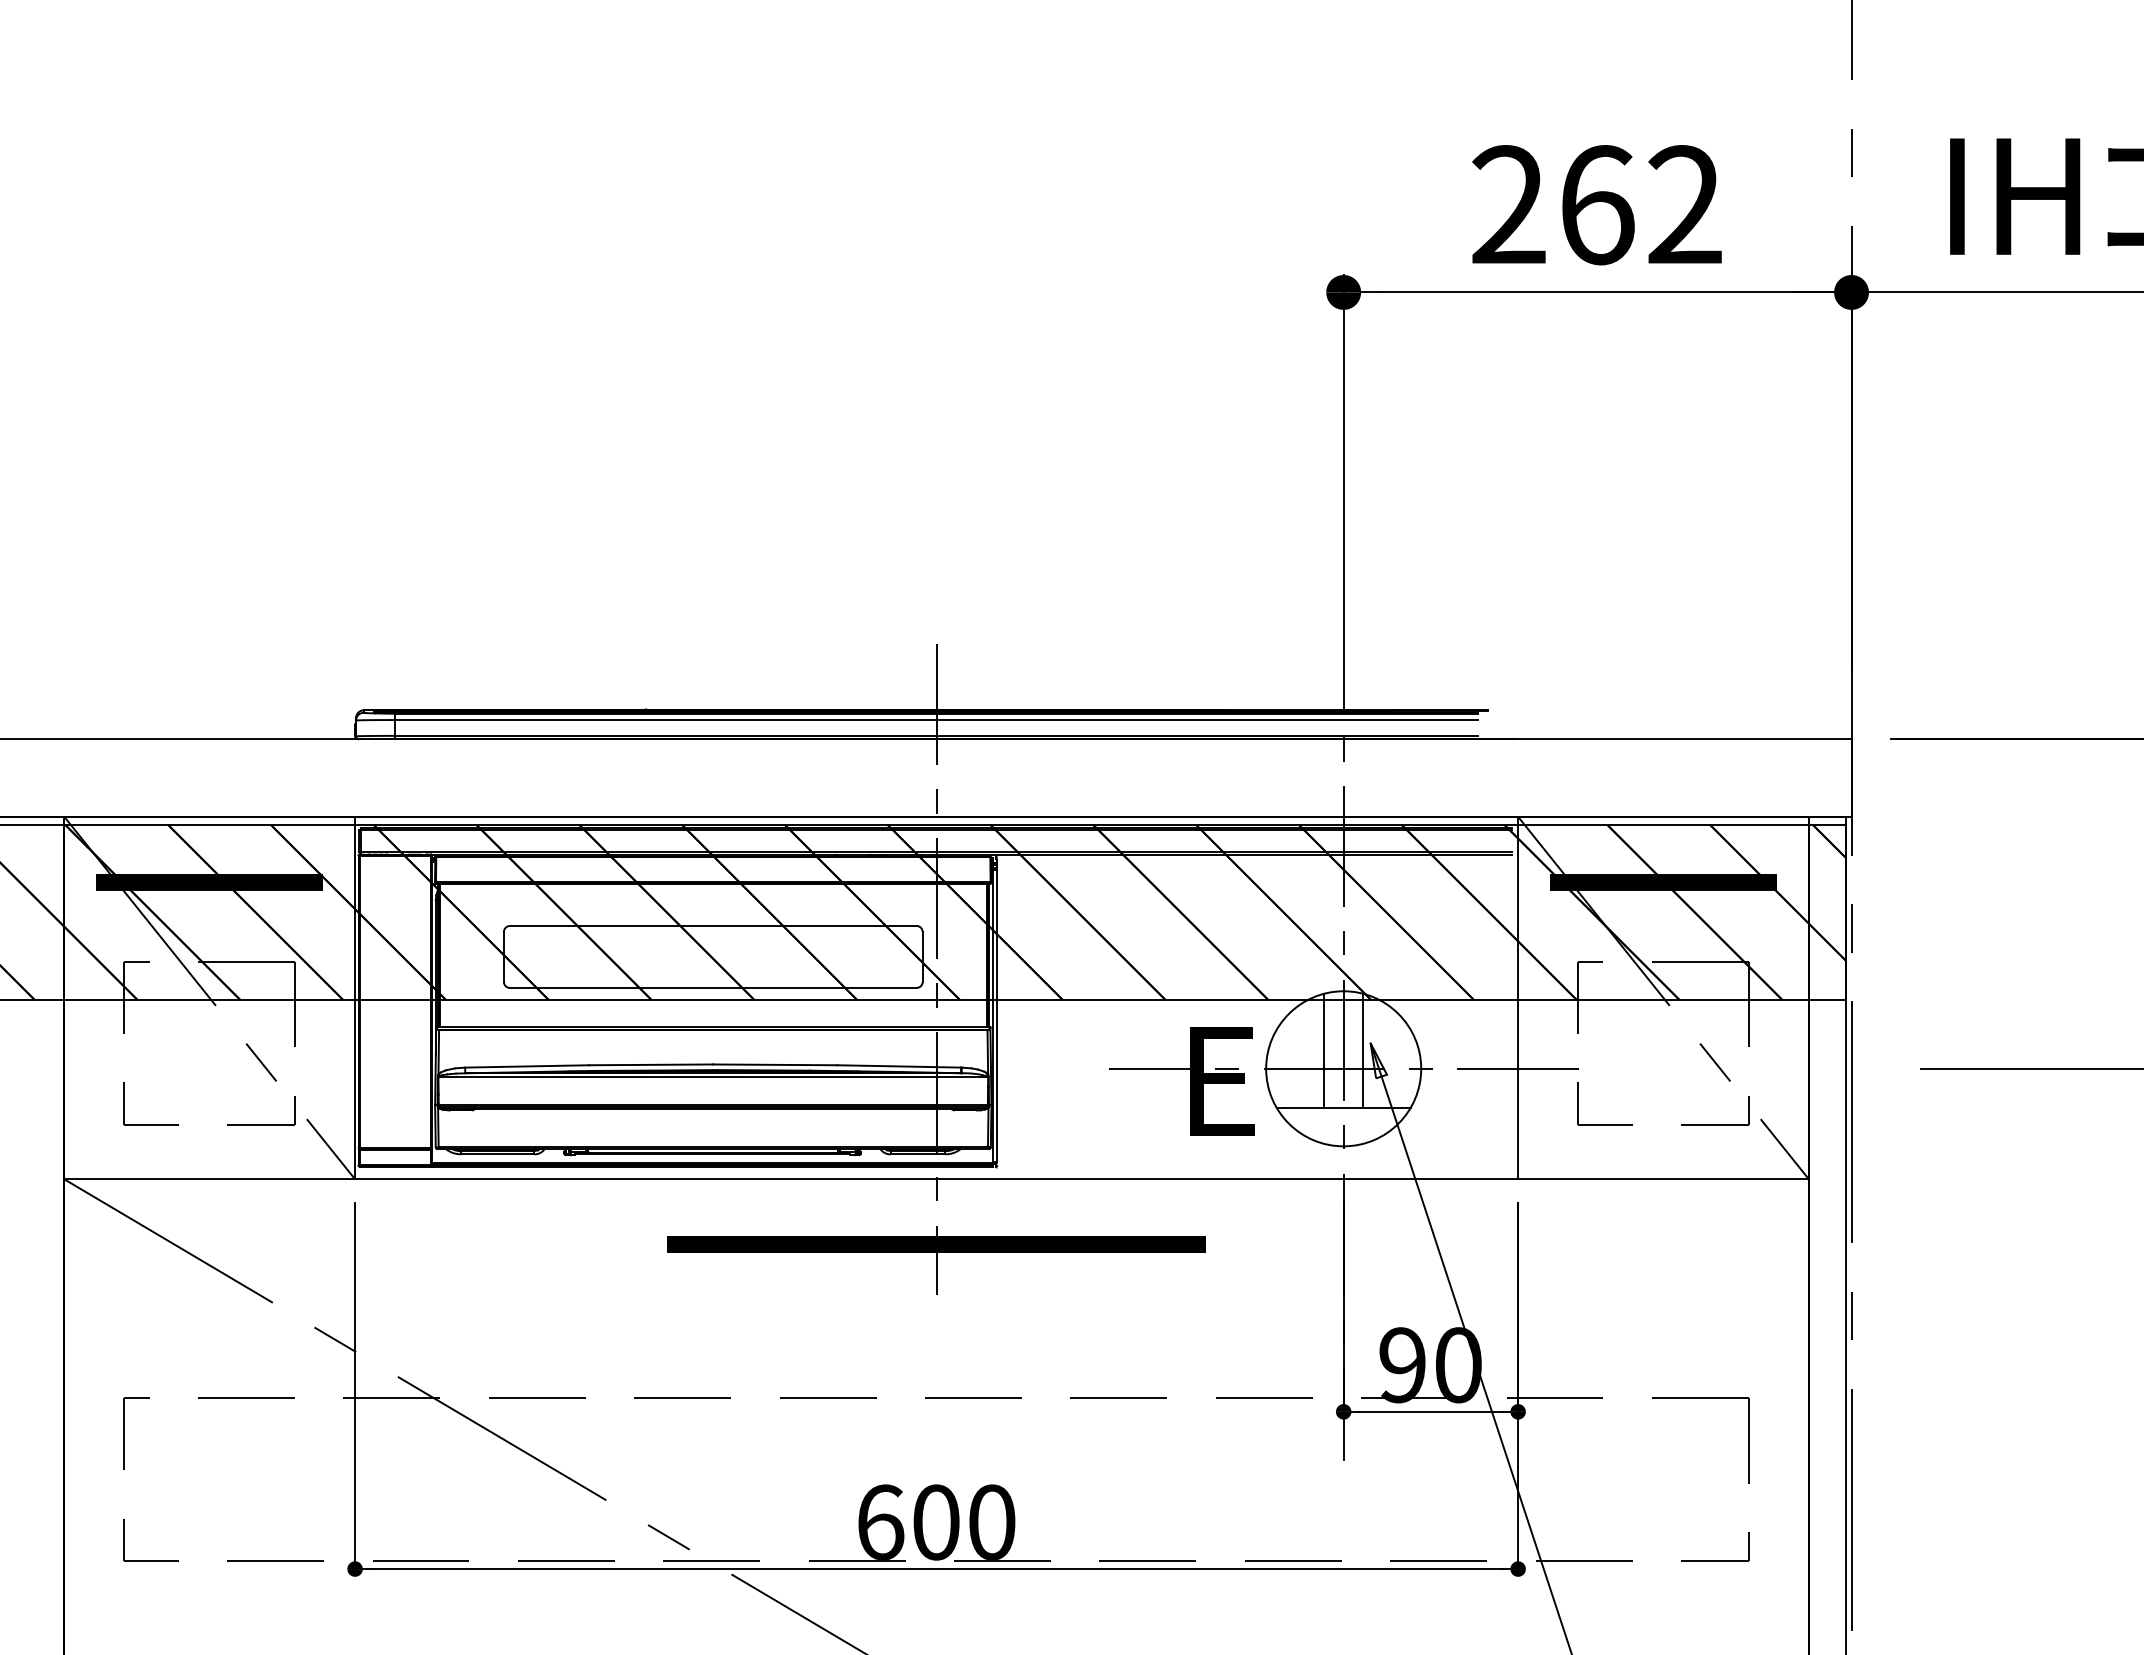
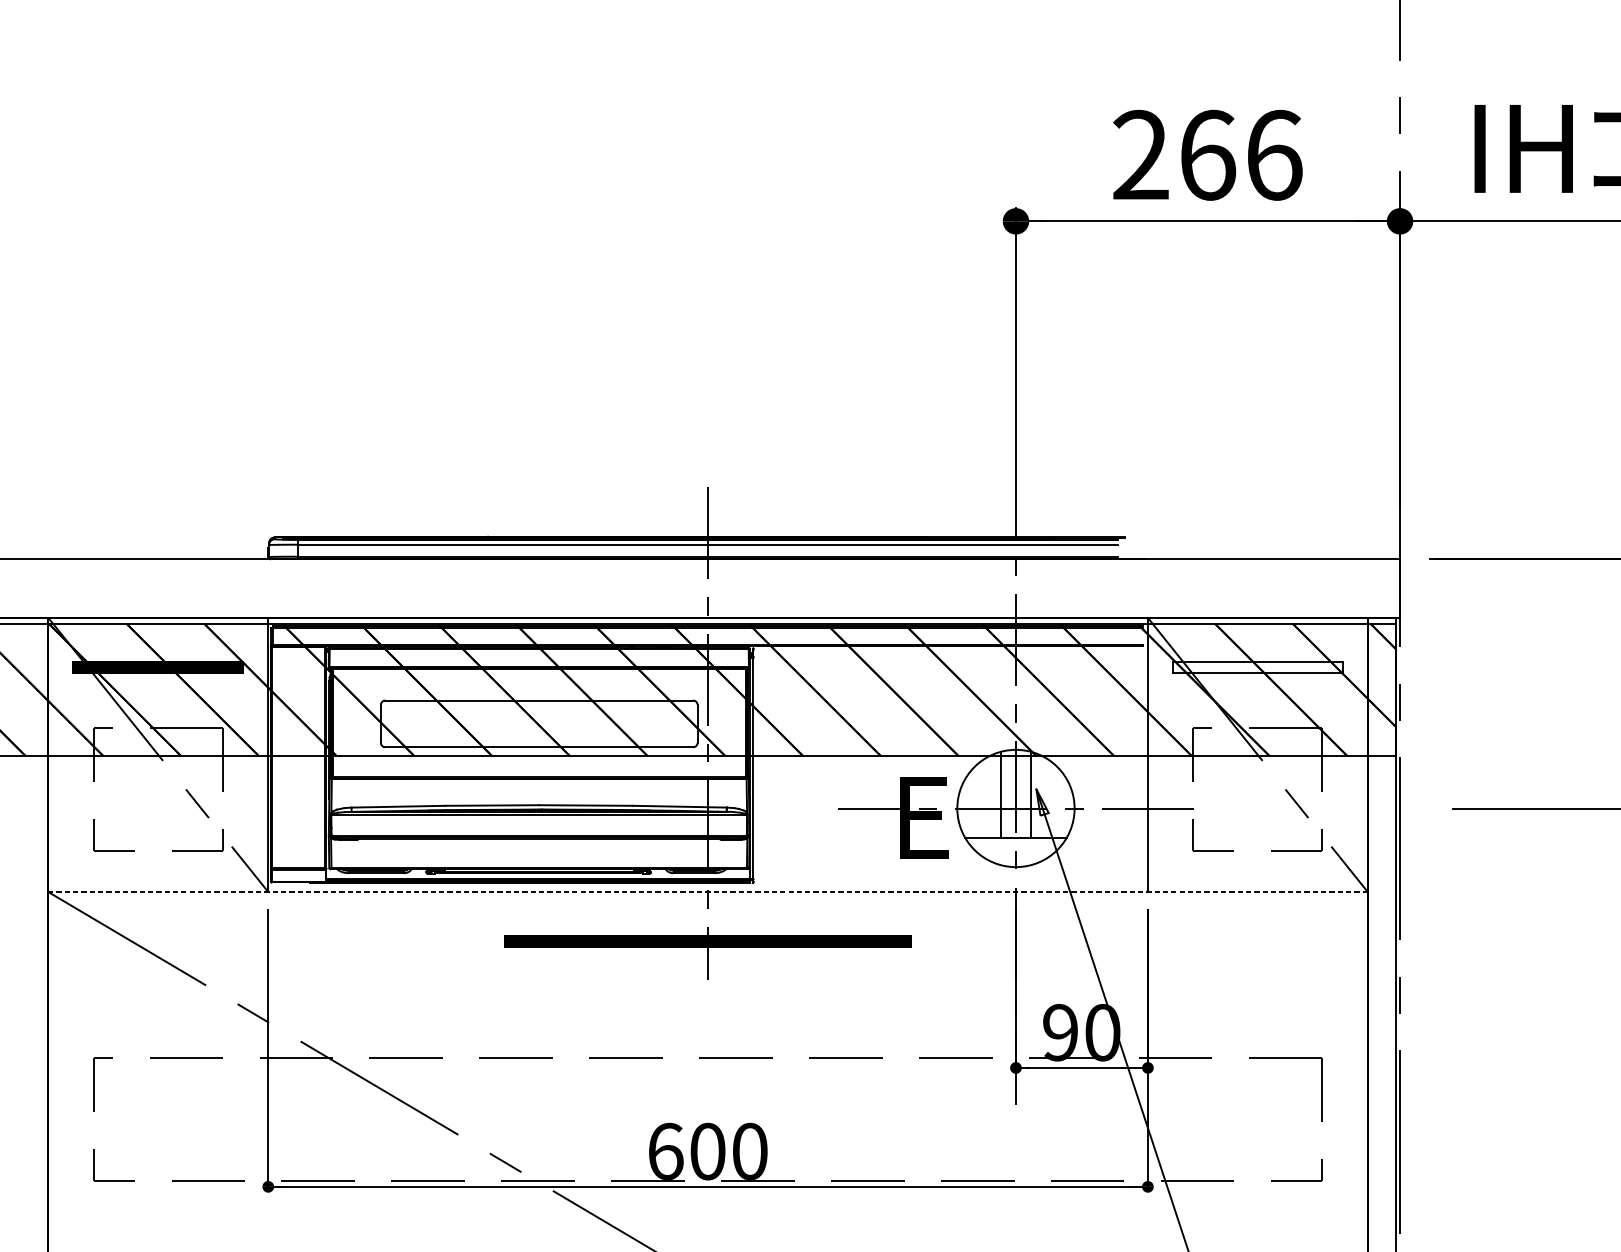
text: (1685, 205) -> (1274, 155), 262 -> 266
hatch: (1663, 881) -> (1257, 666), removed
line: (936, 1179) -> (708, 892), solid -> dashed

